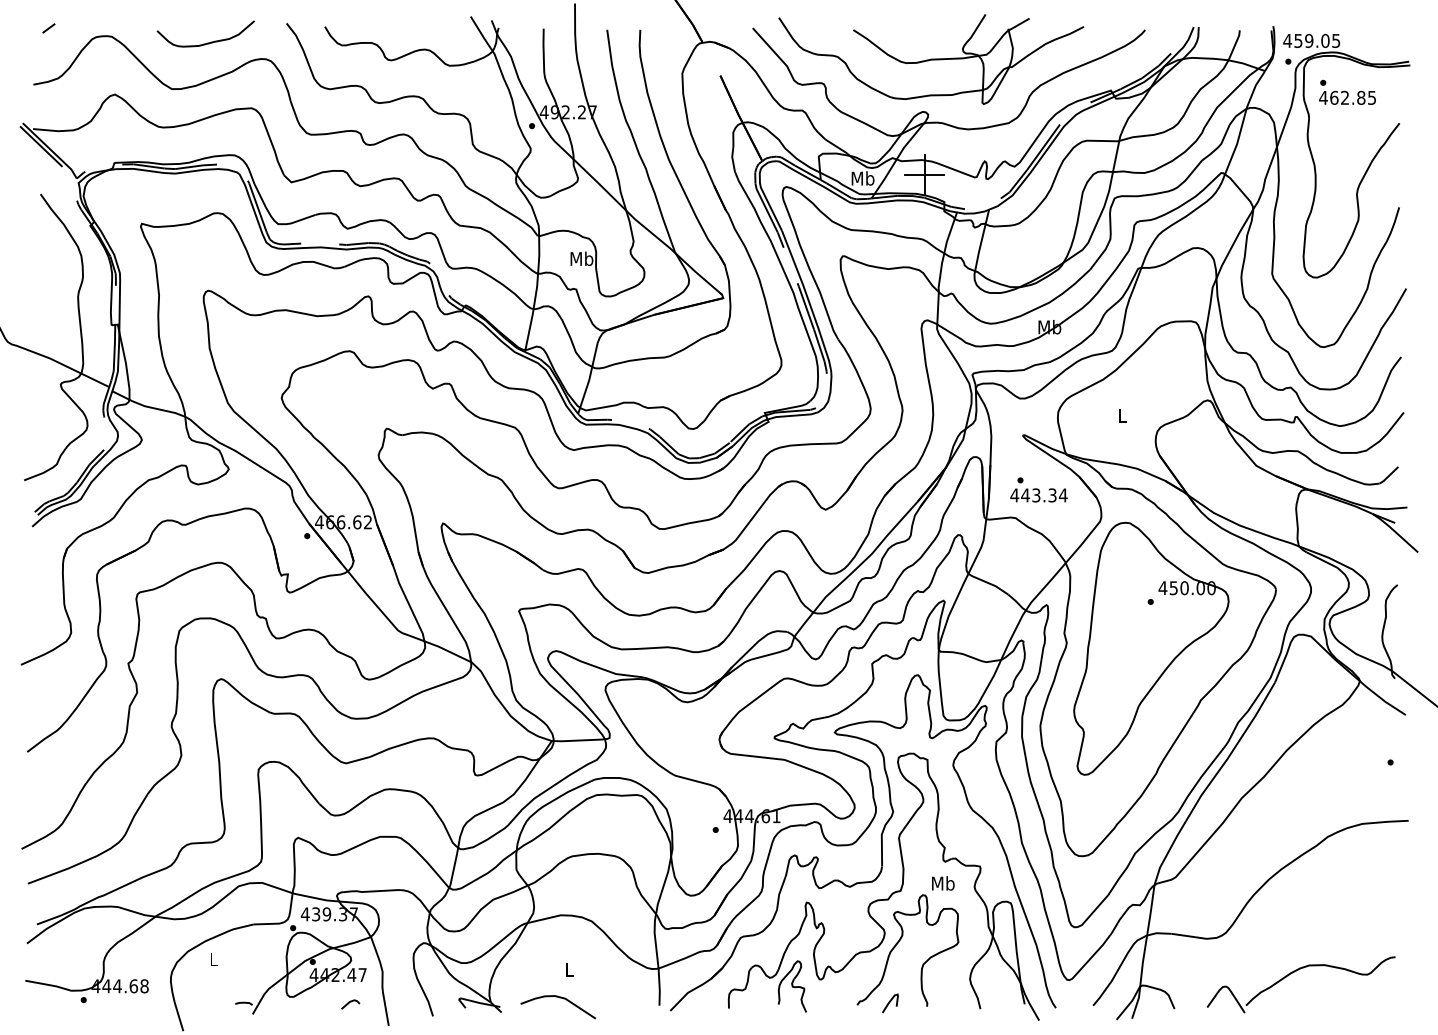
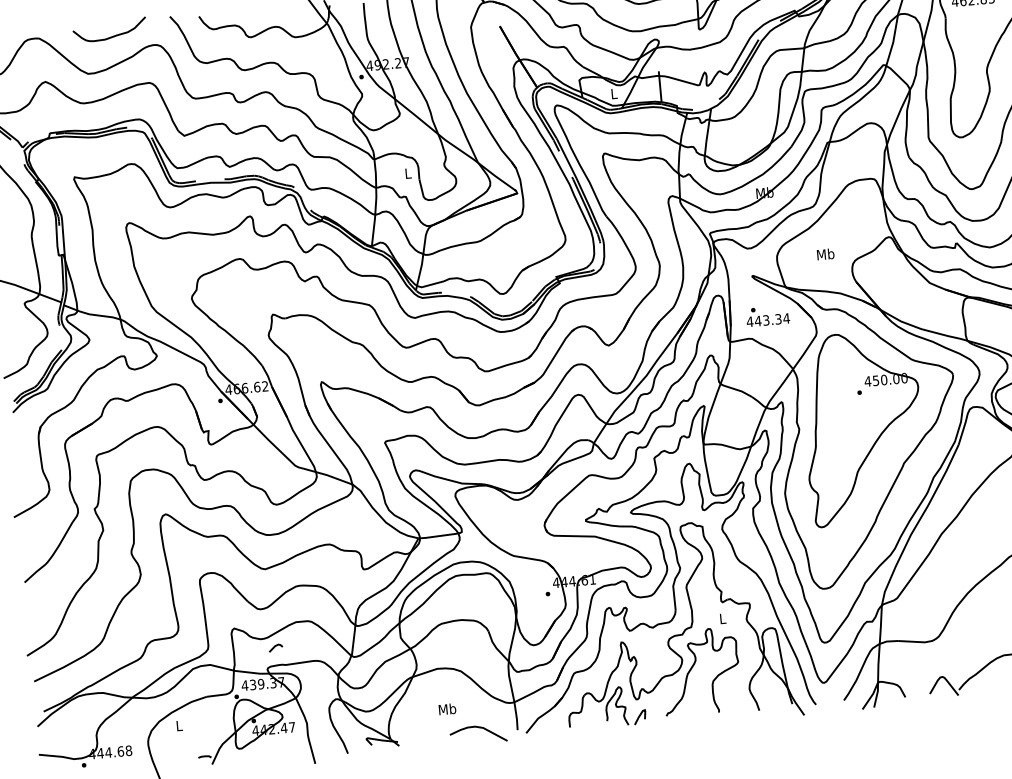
line: (924, 175) -> (660, 87), removed
text: (862, 178) -> (613, 93), Mb -> L
text: (581, 258) -> (407, 173), Mb -> L
text: (1122, 415) -> (825, 254), L -> Mb
text: (943, 883) -> (722, 618), Mb -> L
text: (569, 969) -> (447, 709), L -> Mb
curve: (559, 998) -> (478, 728), moved
curve: (890, 1002) -> (640, 716), moved
line: (349, 1003) -> (274, 647), moved

